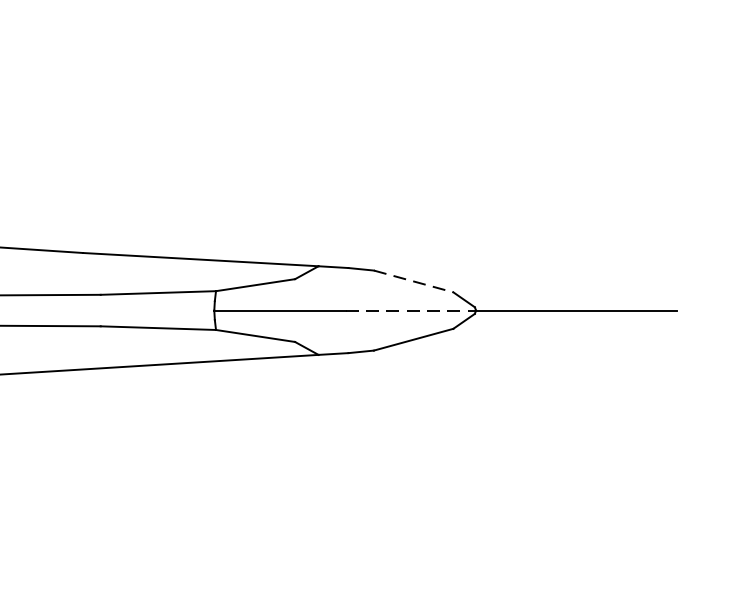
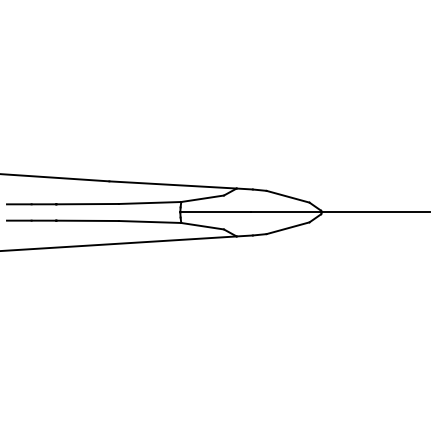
line: (414, 280) -> (288, 196), dashed -> solid
line: (412, 310) -> (287, 212), dashed -> solid

